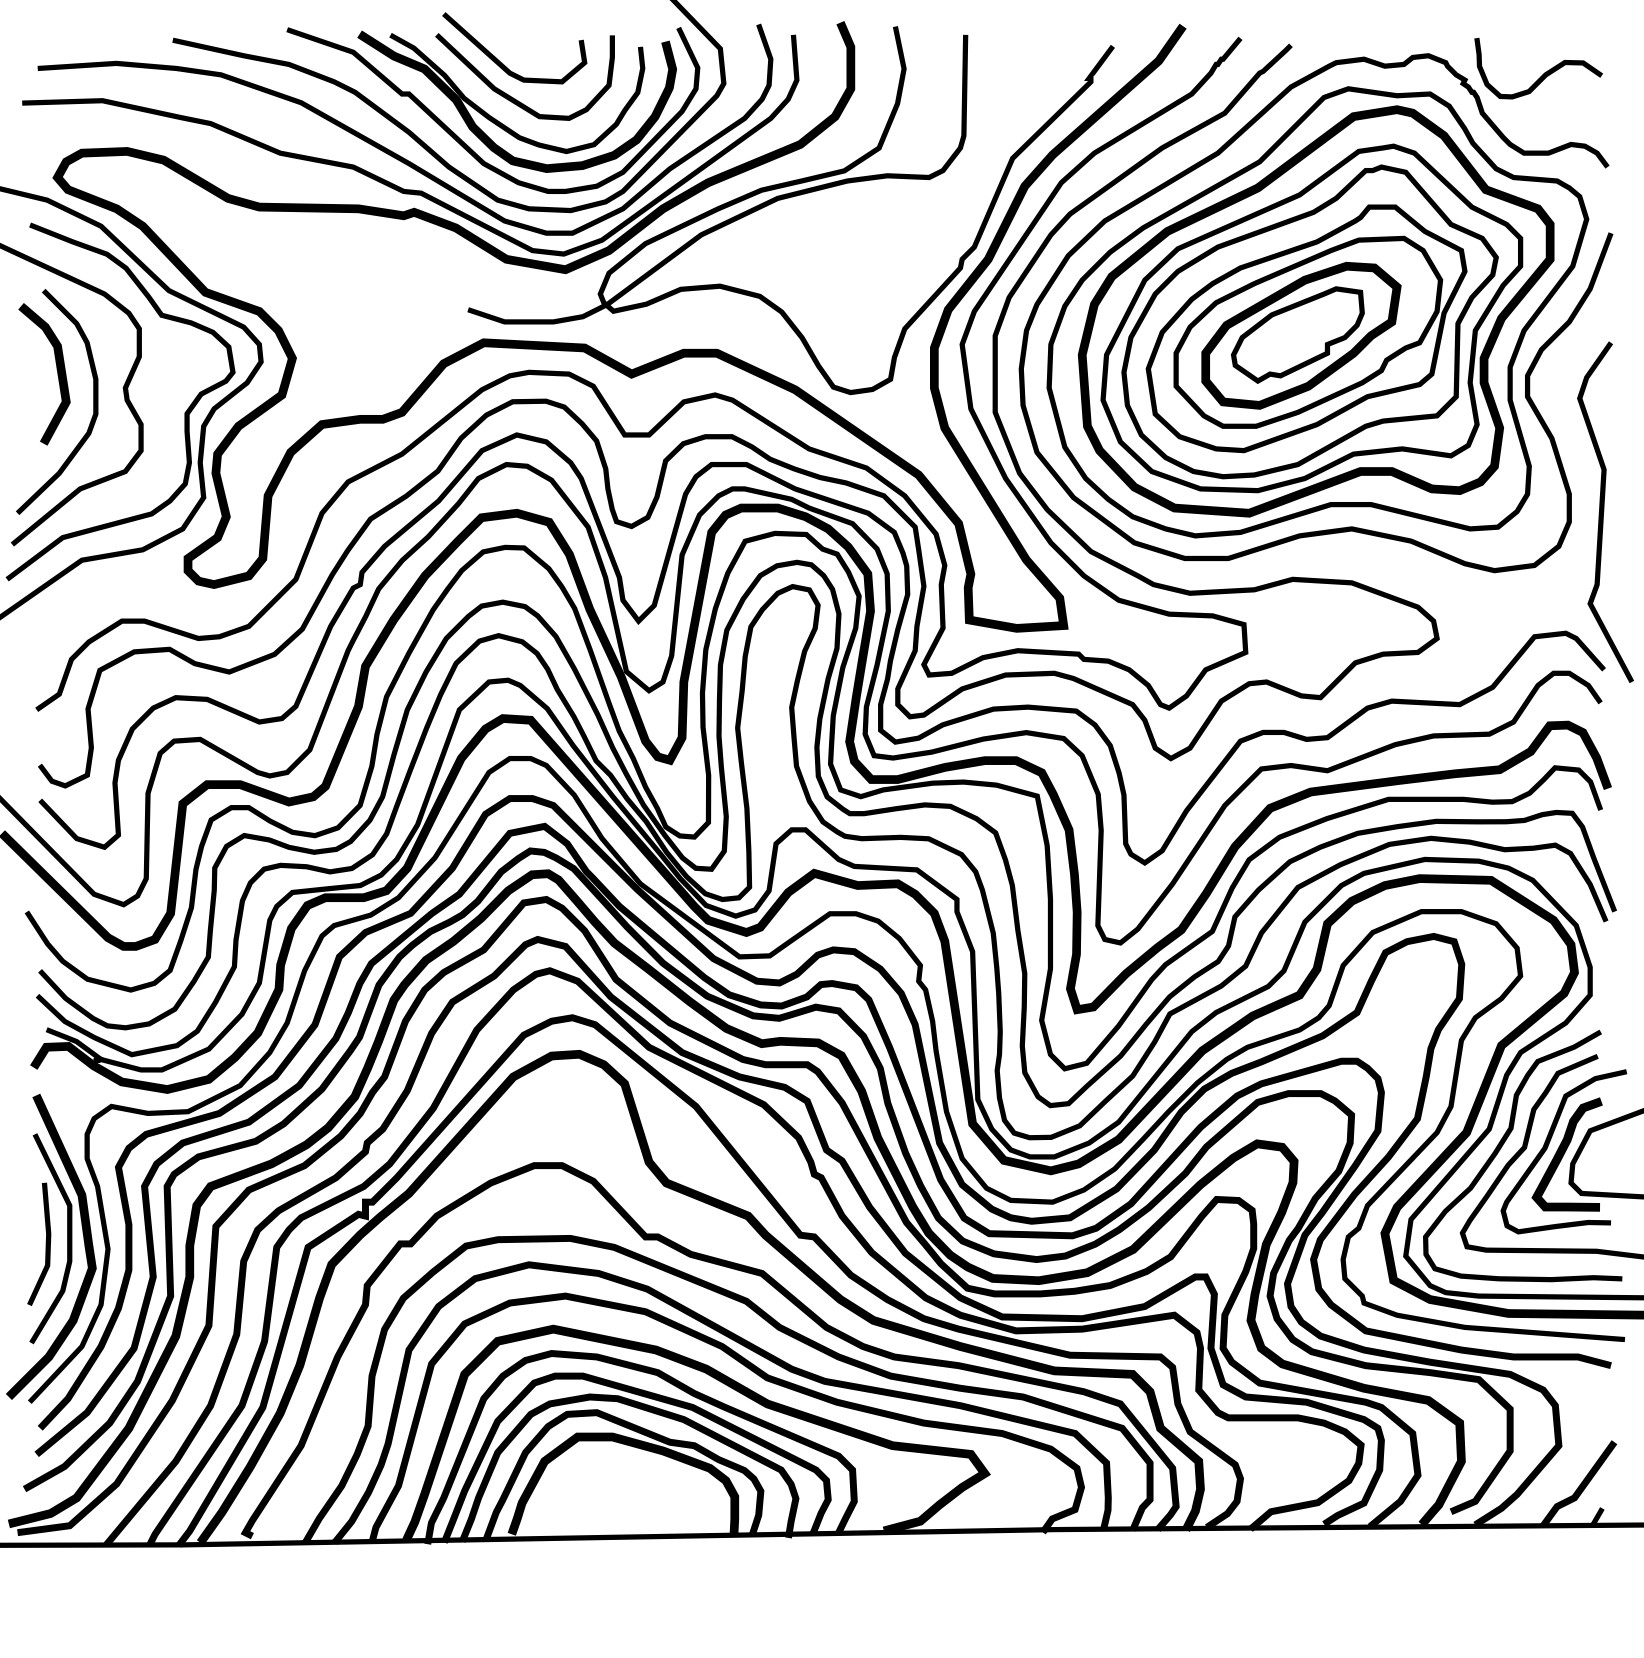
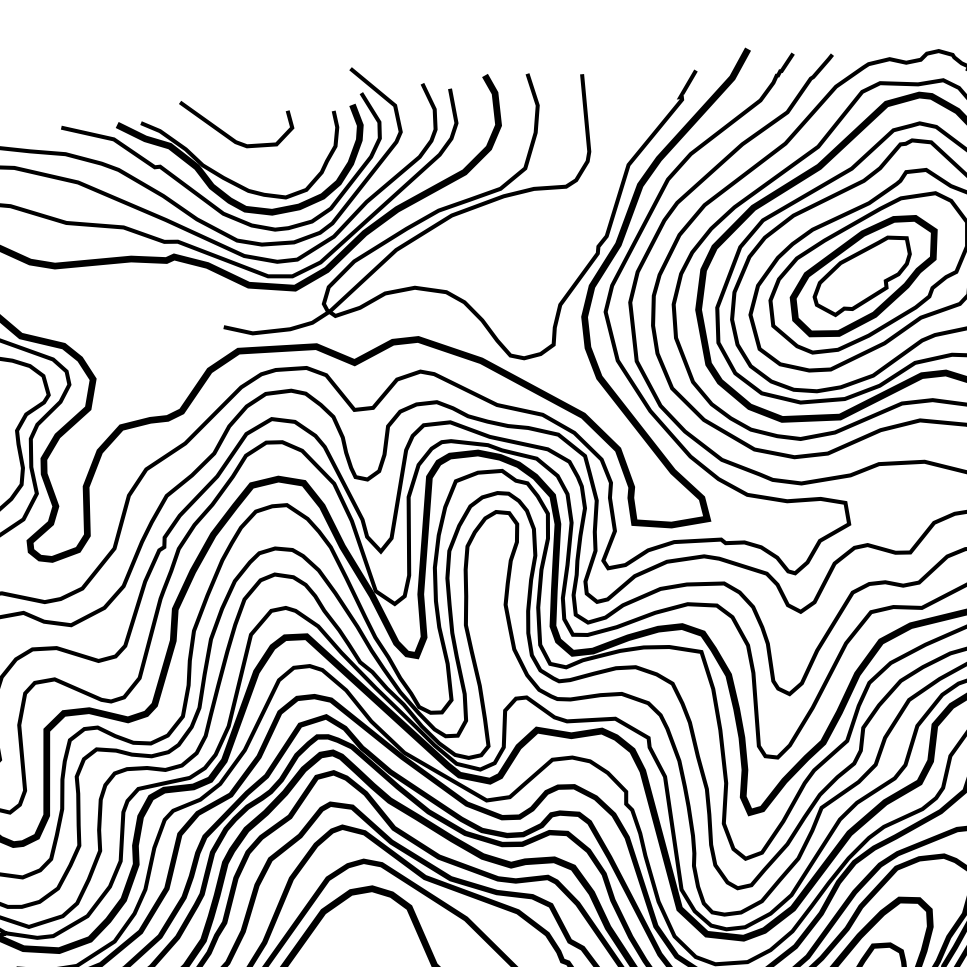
curve: (510, 95) -> (238, 159), removed

